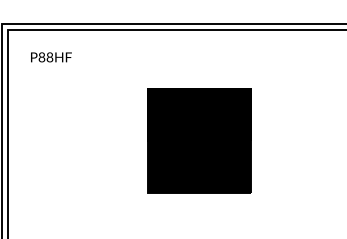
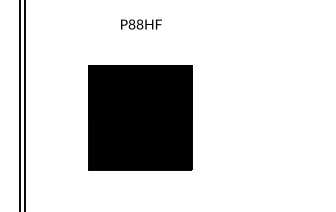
text: (51, 57) -> (141, 24), moved
part: (199, 140) -> (140, 117), moved

